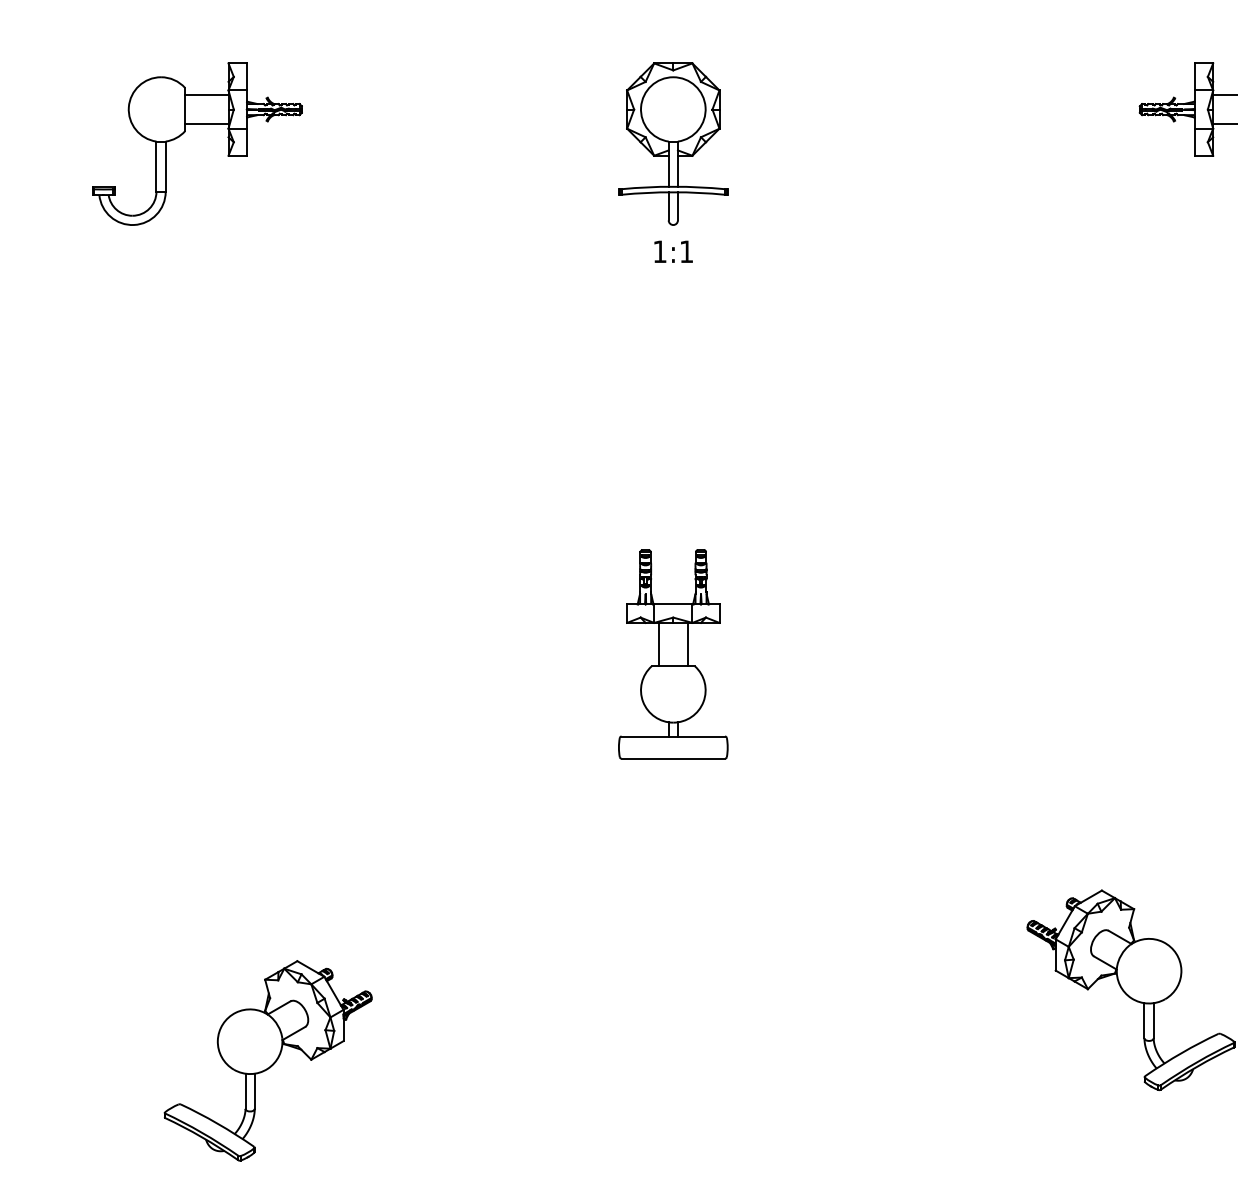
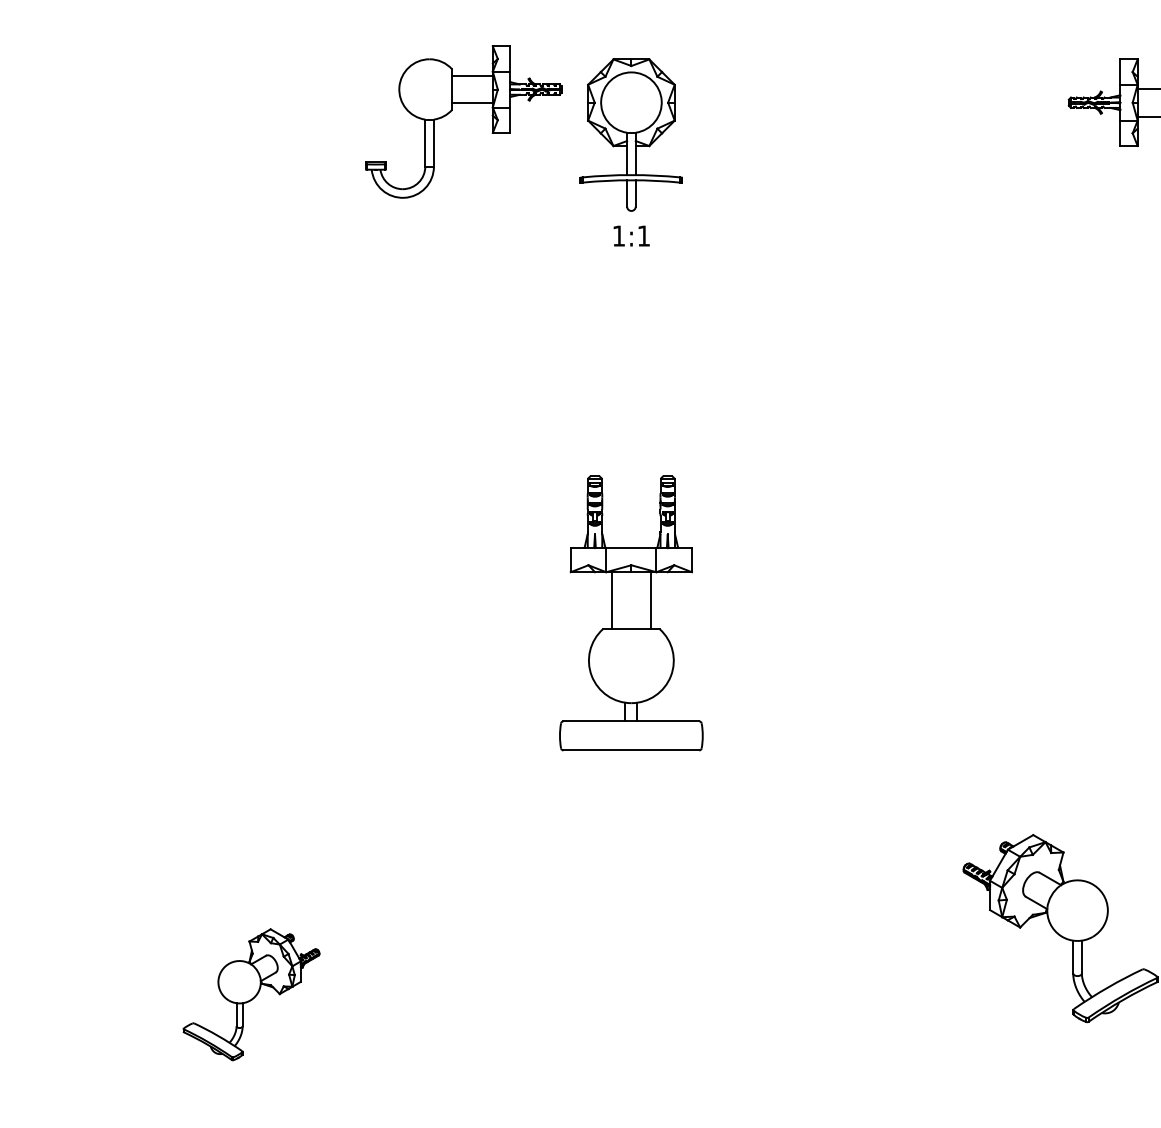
part: (185, 132) -> (452, 111), moved
part: (673, 654) -> (631, 613), size x1.4
part: (267, 1060) -> (250, 994), size x0.7

